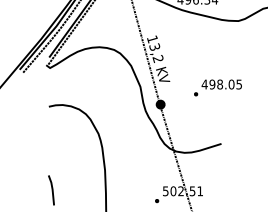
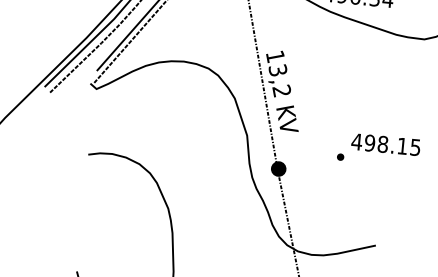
text: (231, 84) -> (402, 146), 498.05 -> 498.15

